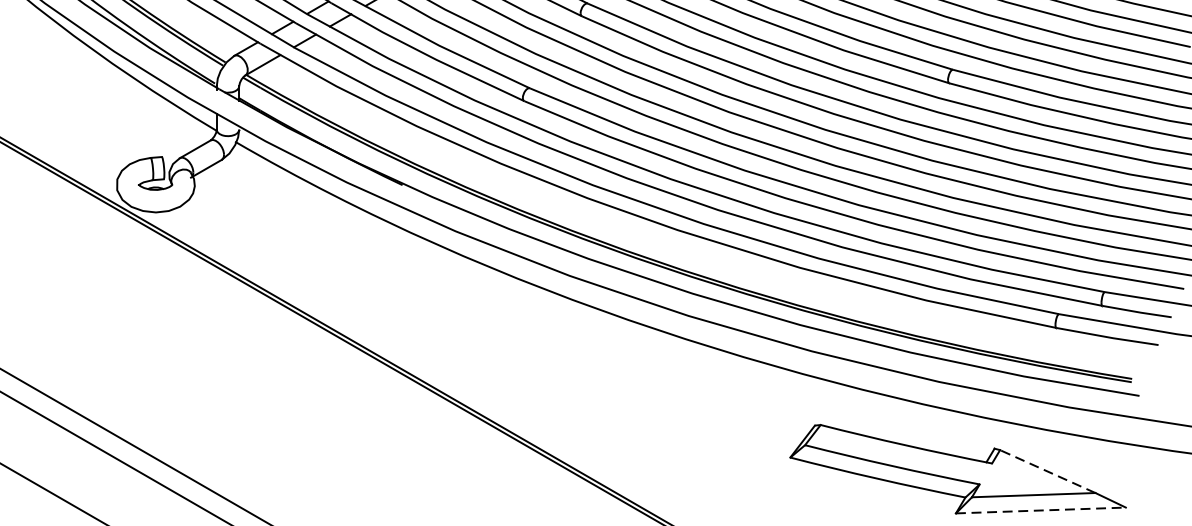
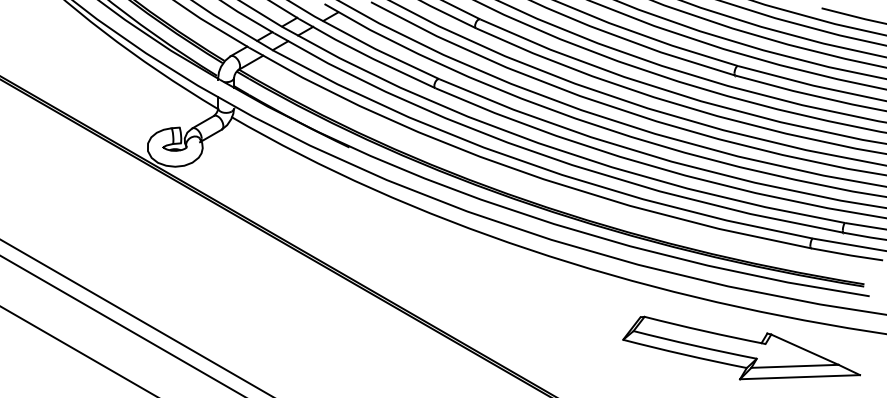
line: (1047, 471) -> (804, 349), dashed -> solid
line: (1041, 510) -> (800, 377), dashed -> solid

